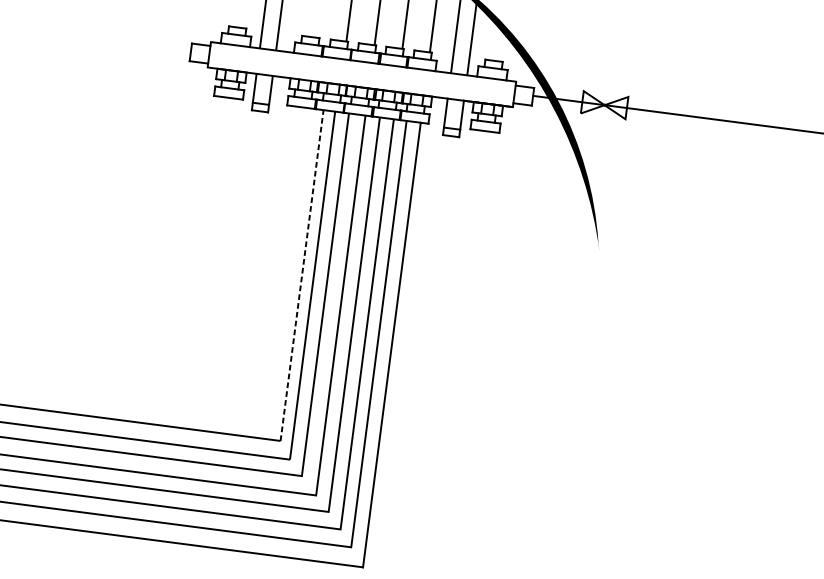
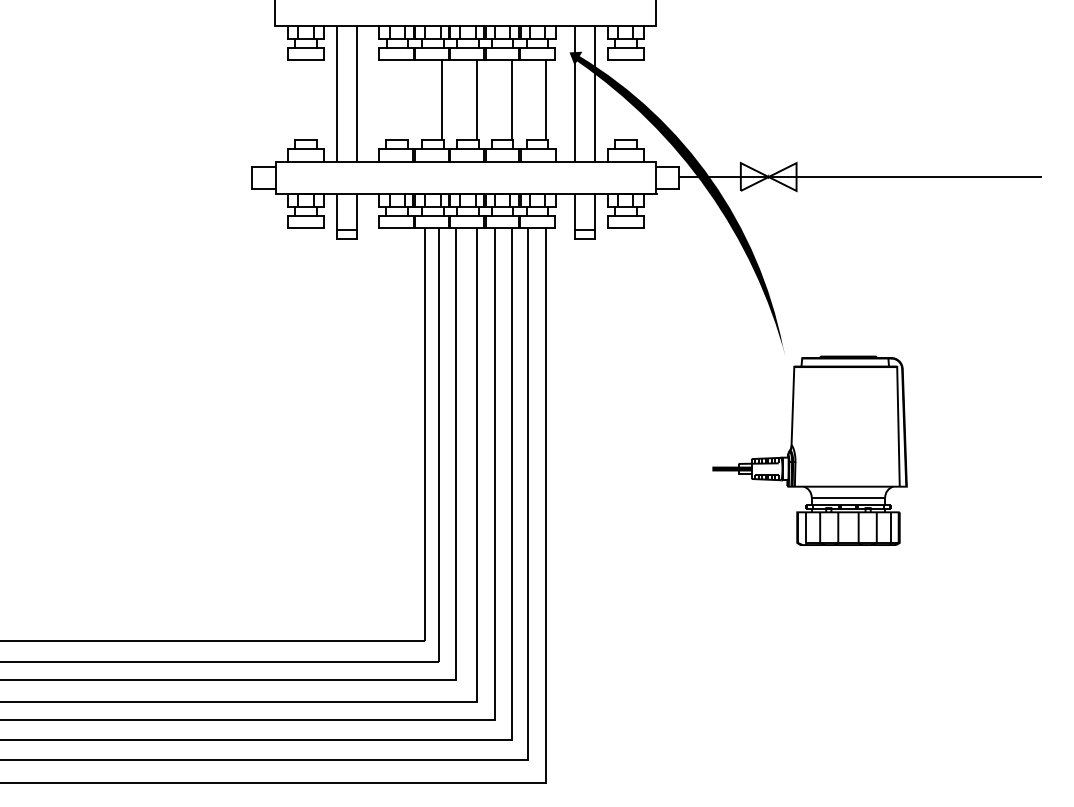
line: (302, 274) -> (424, 433), dashed -> solid
part: (608, 328) -> (809, 450), added

